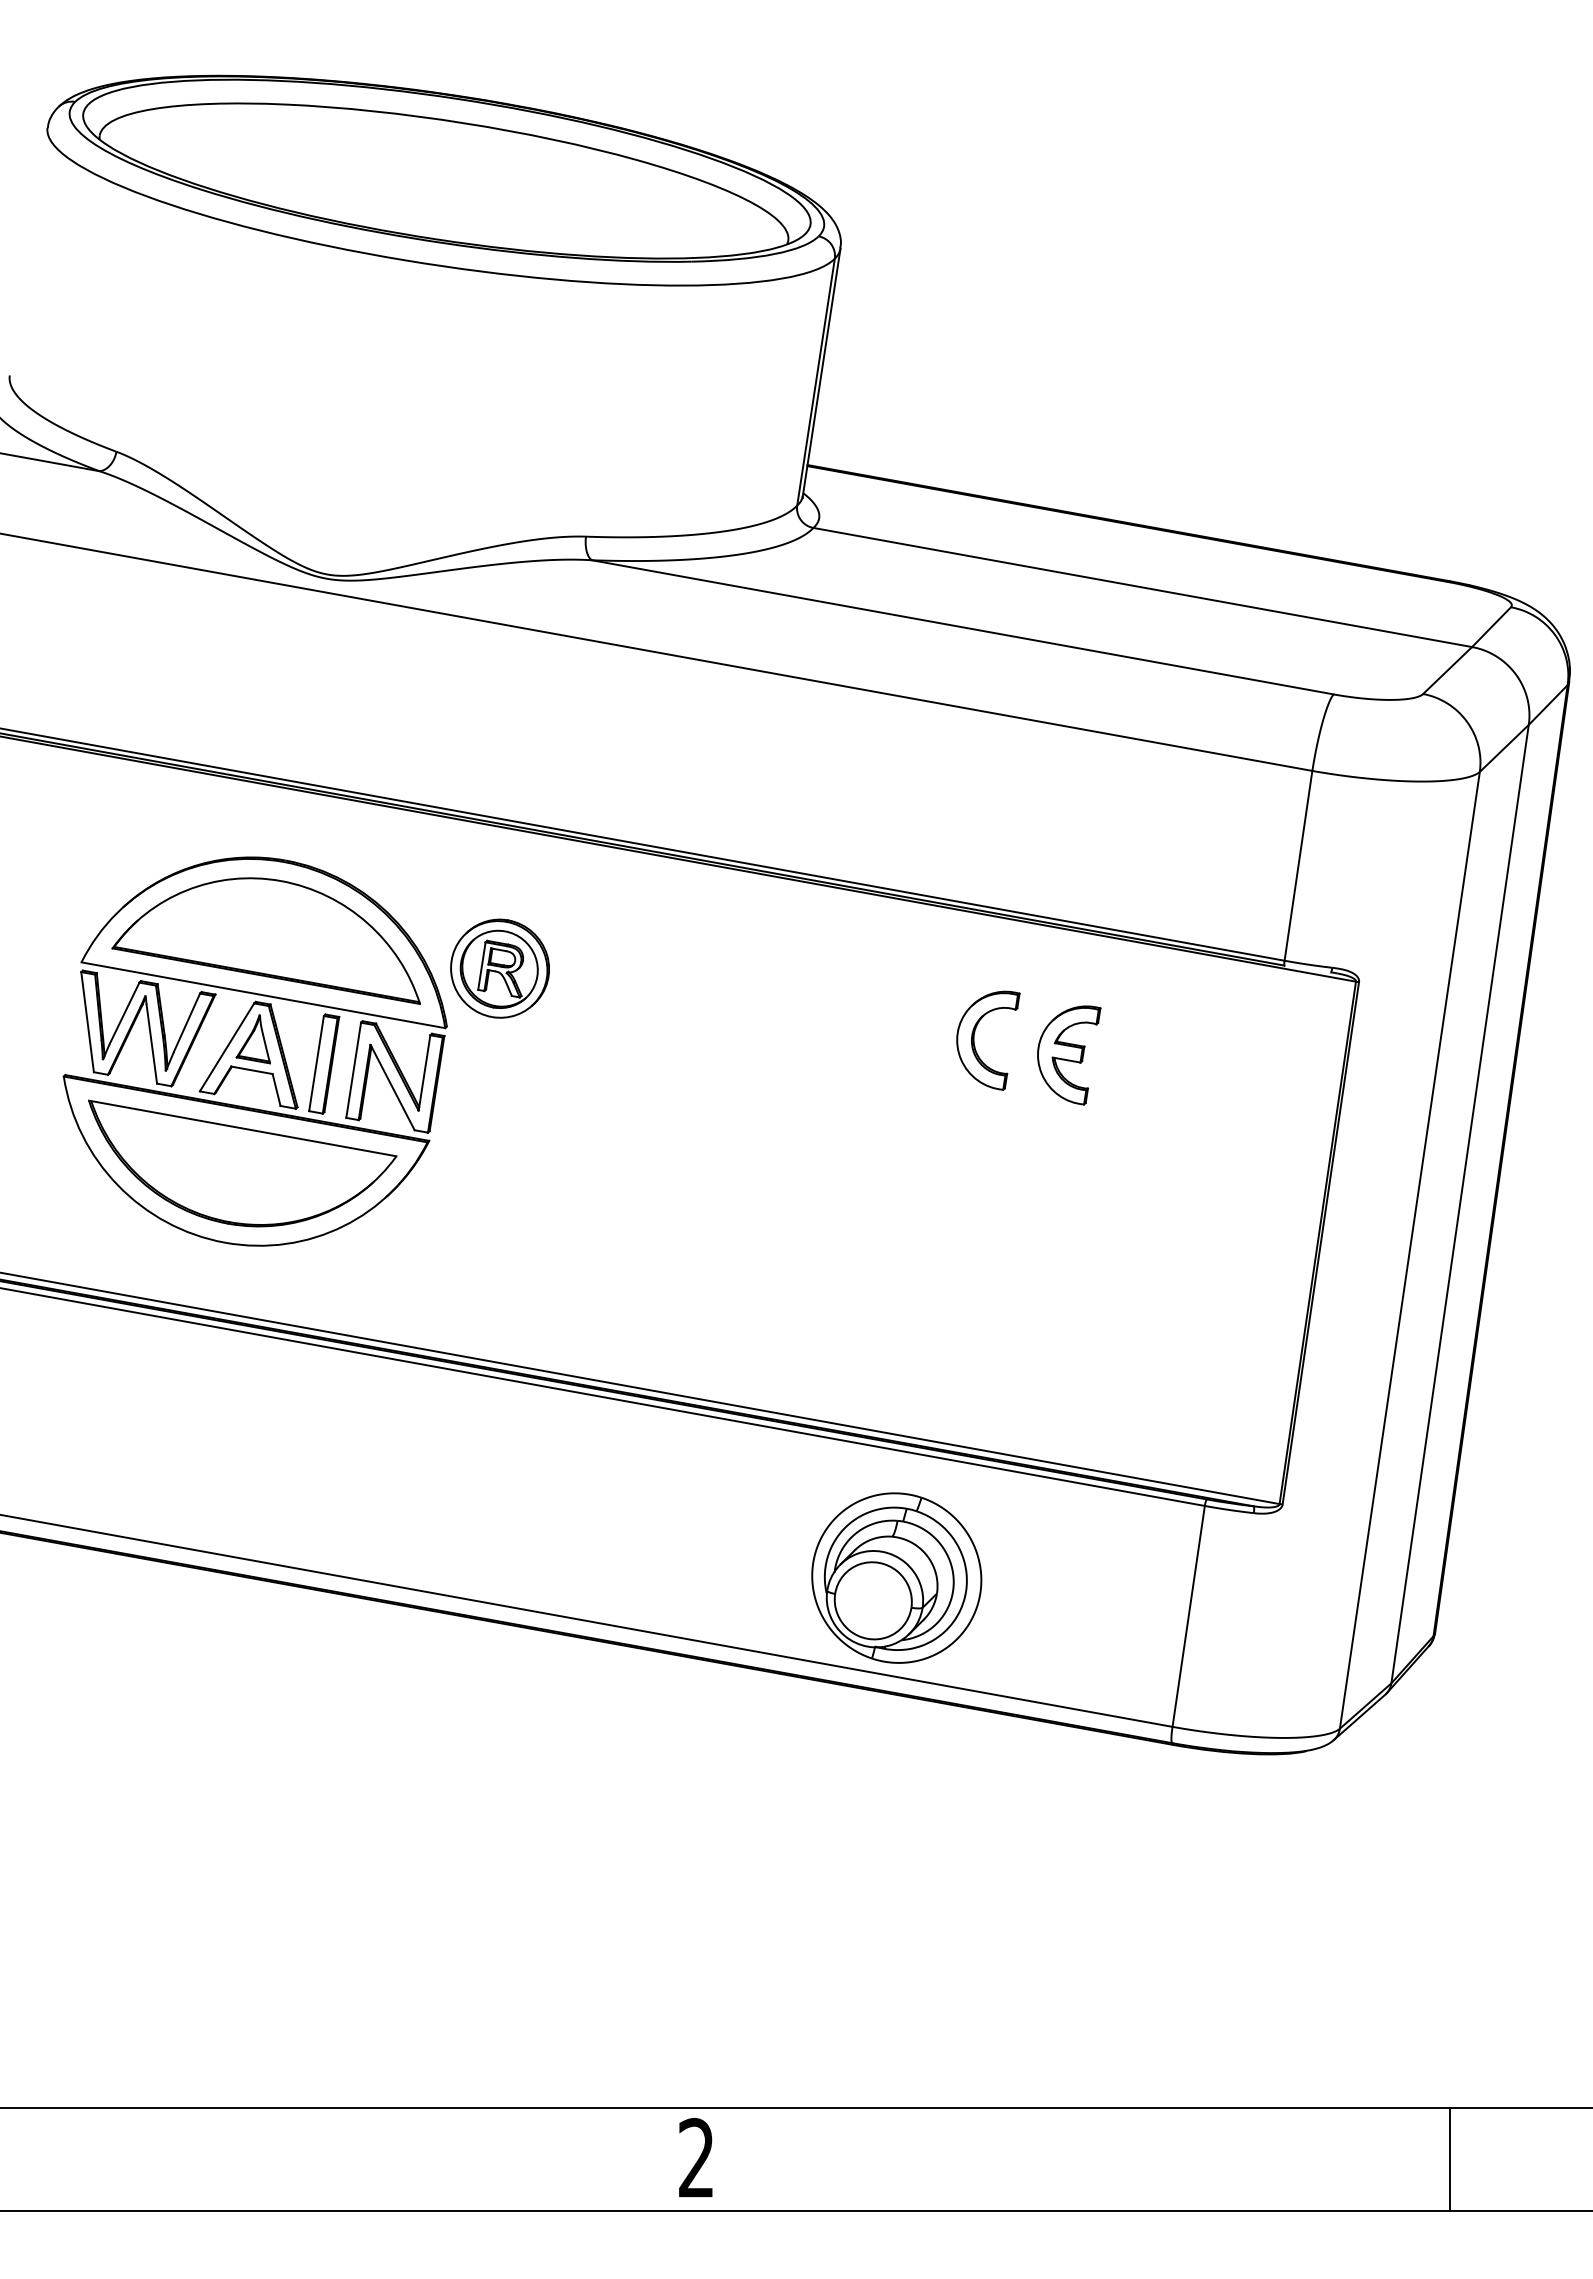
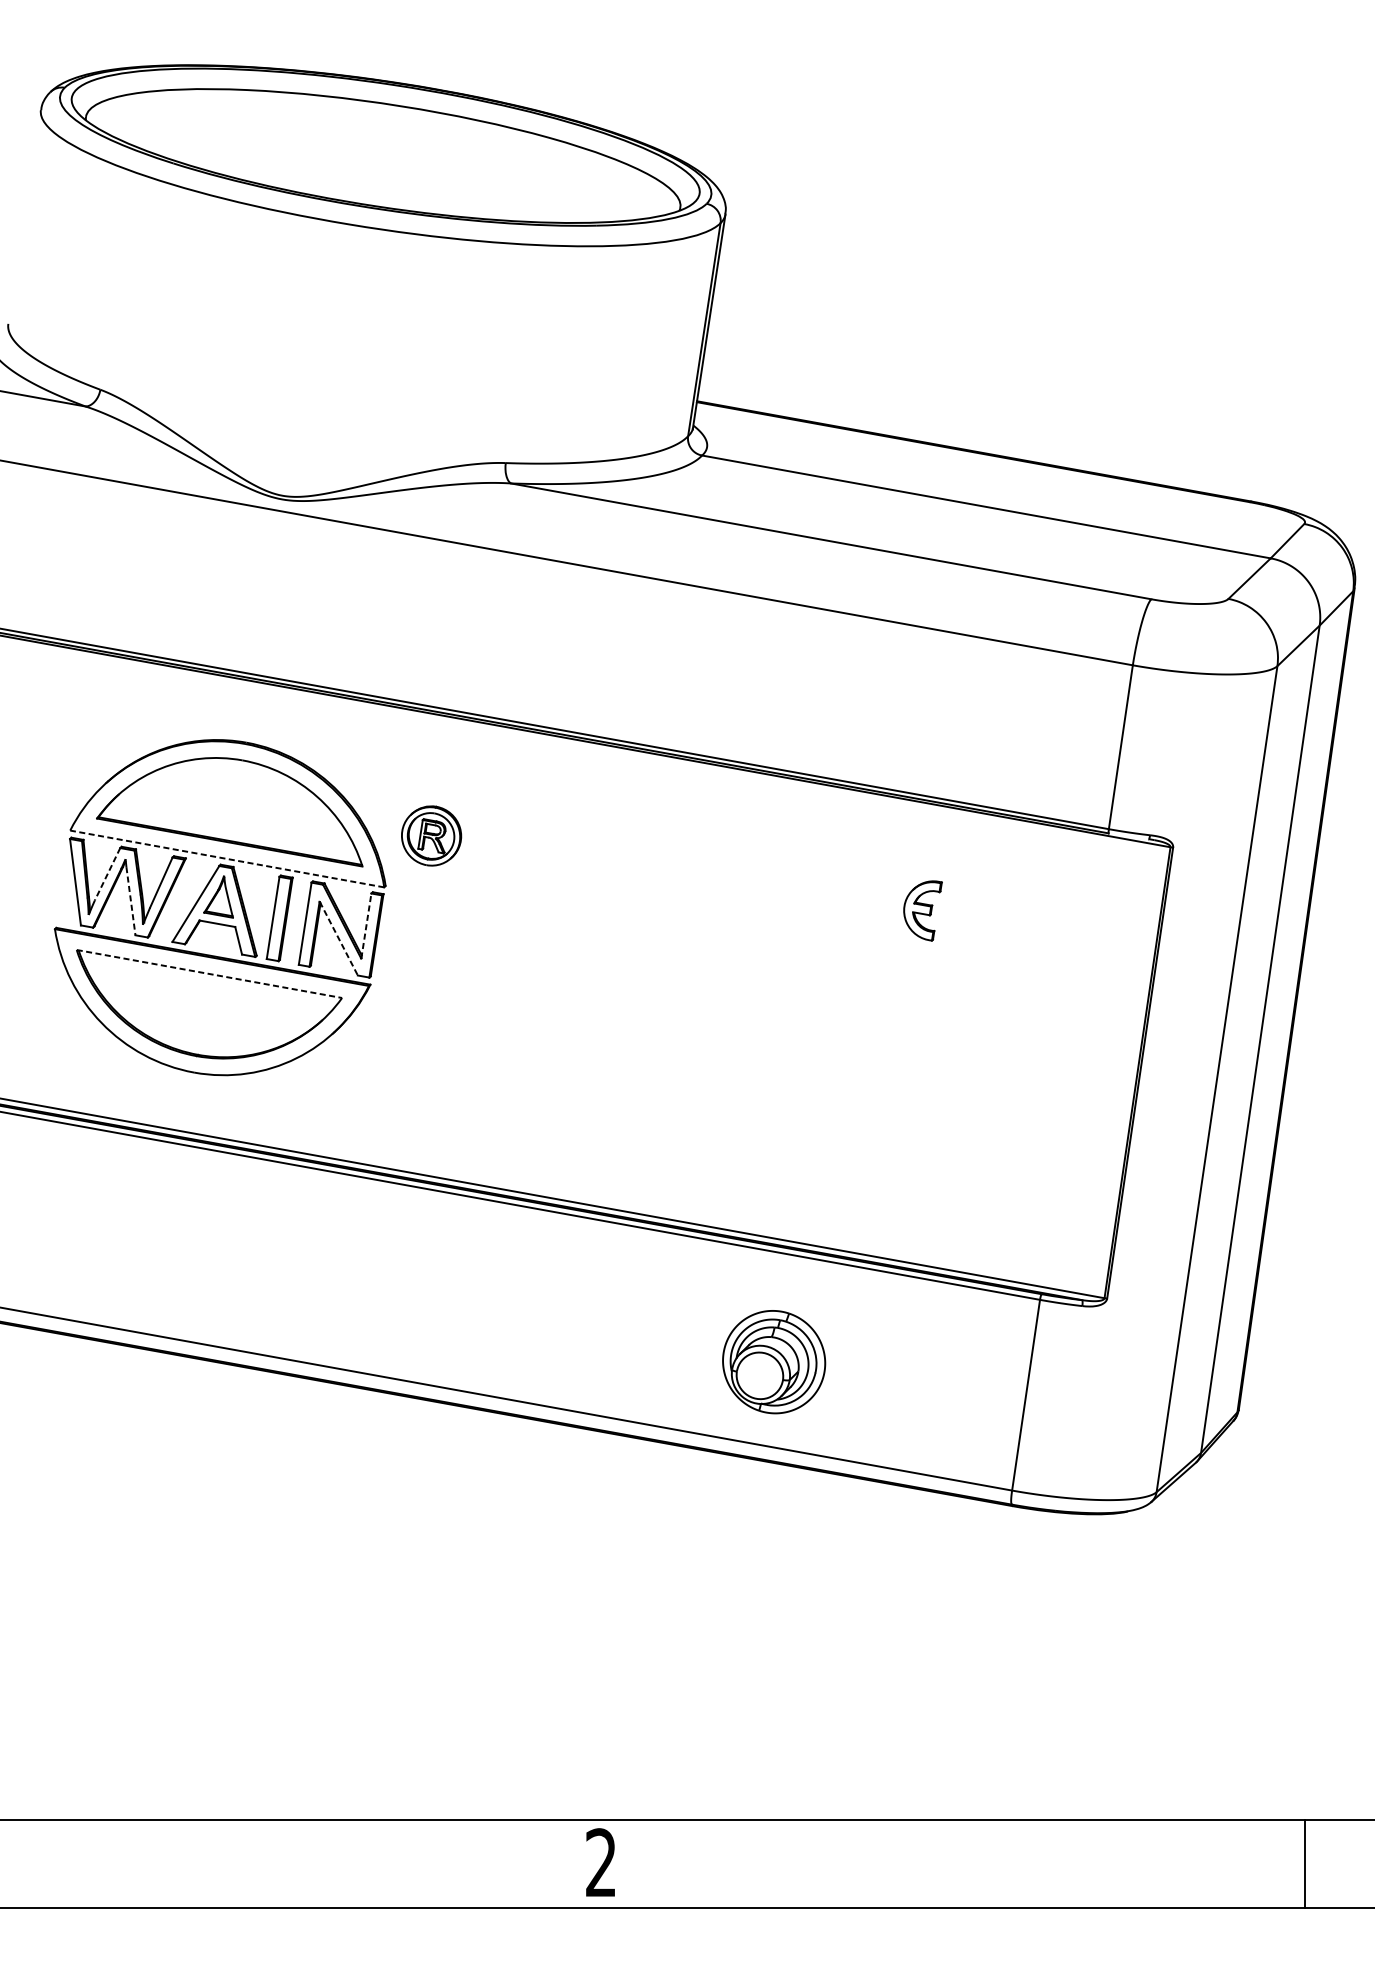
part: (499, 968) -> (431, 835), size x0.7
line: (263, 995) -> (227, 859), solid -> dashed
line: (124, 1012) -> (107, 873), solid -> dashed
part: (974, 1040) -> (841, 898), removed
line: (151, 1044) -> (130, 901), solid -> dashed
part: (1069, 1055) -> (923, 910), size x0.7
line: (424, 1072) -> (366, 925), solid -> dashed
line: (392, 1087) -> (338, 938), solid -> dashed
line: (243, 1128) -> (210, 974), solid -> dashed
part: (896, 1577) -> (773, 1361), size x0.7
line: (1450, 2158) -> (1305, 1863), moved

